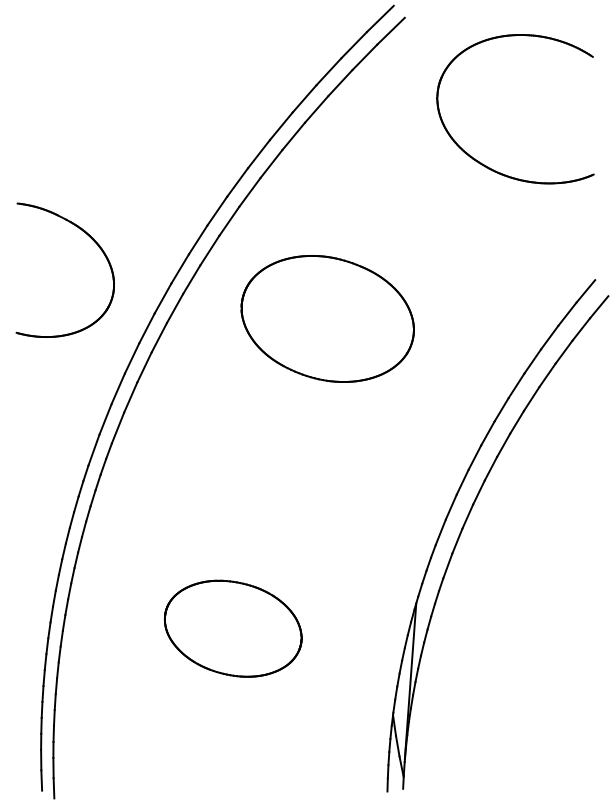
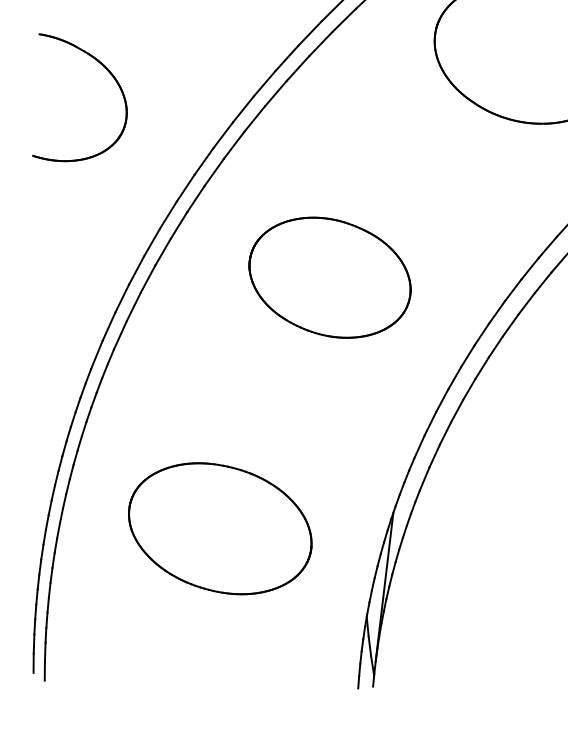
part: (92, 240) -> (108, 72), moved
part: (327, 318) -> (329, 277), moved
part: (232, 628) -> (219, 528), size x1.43

